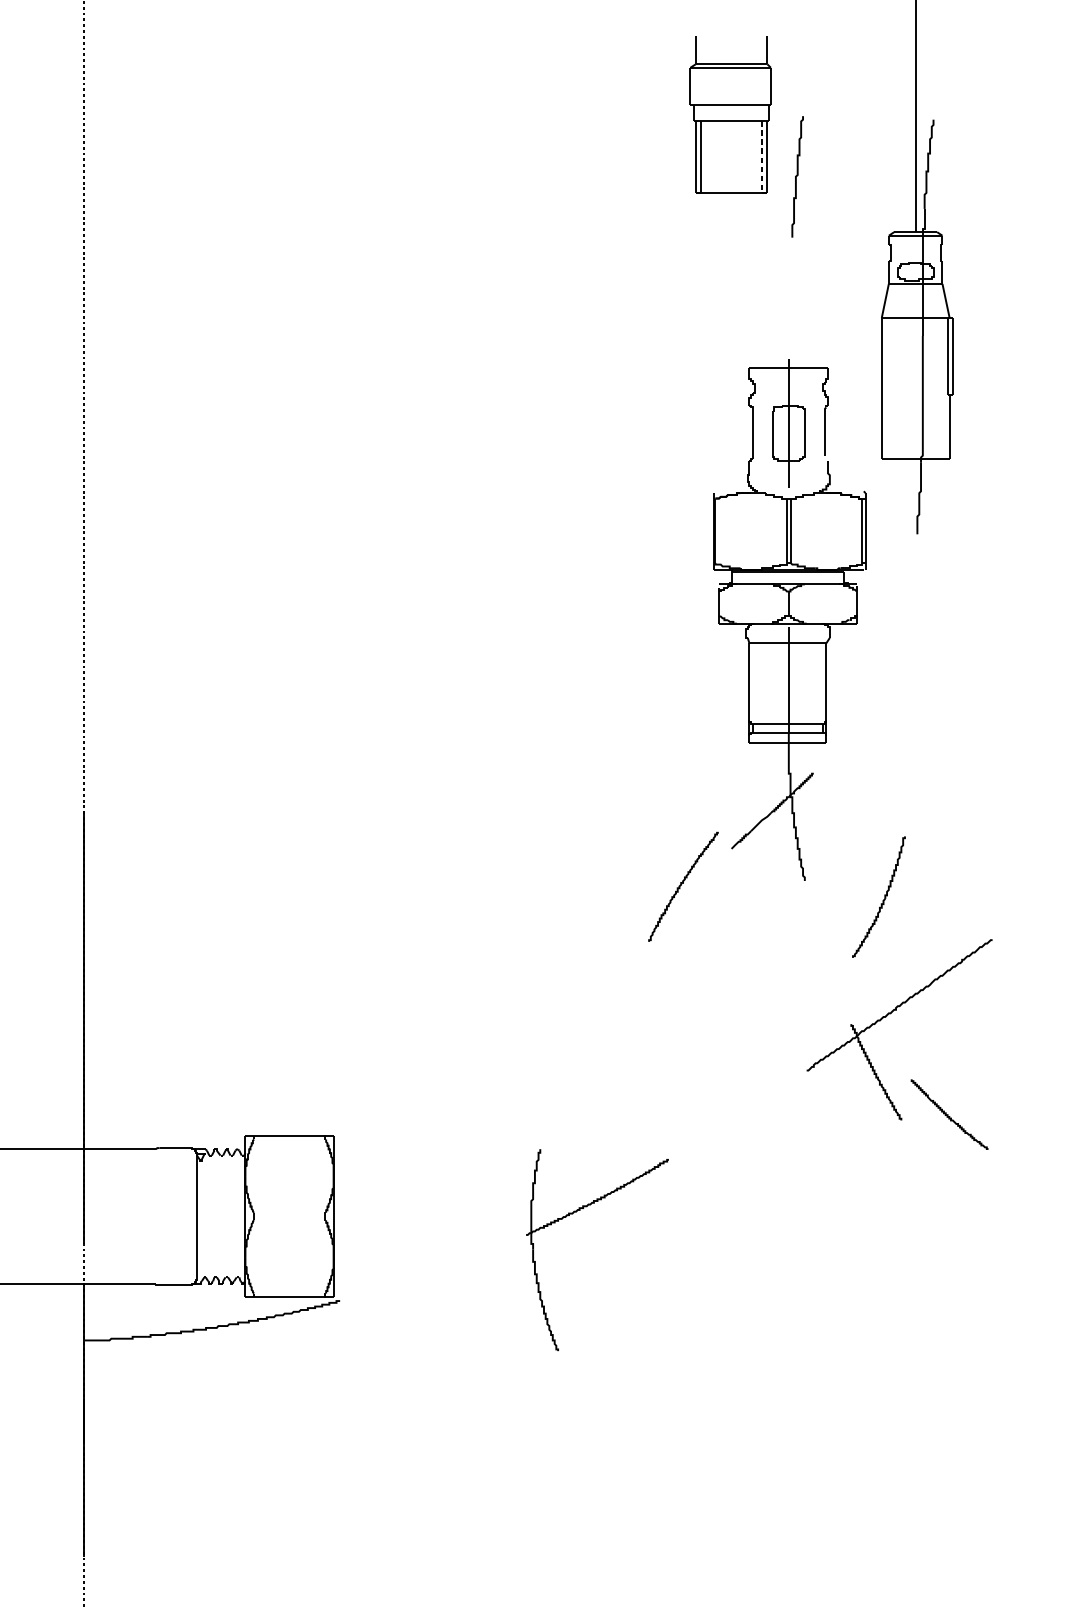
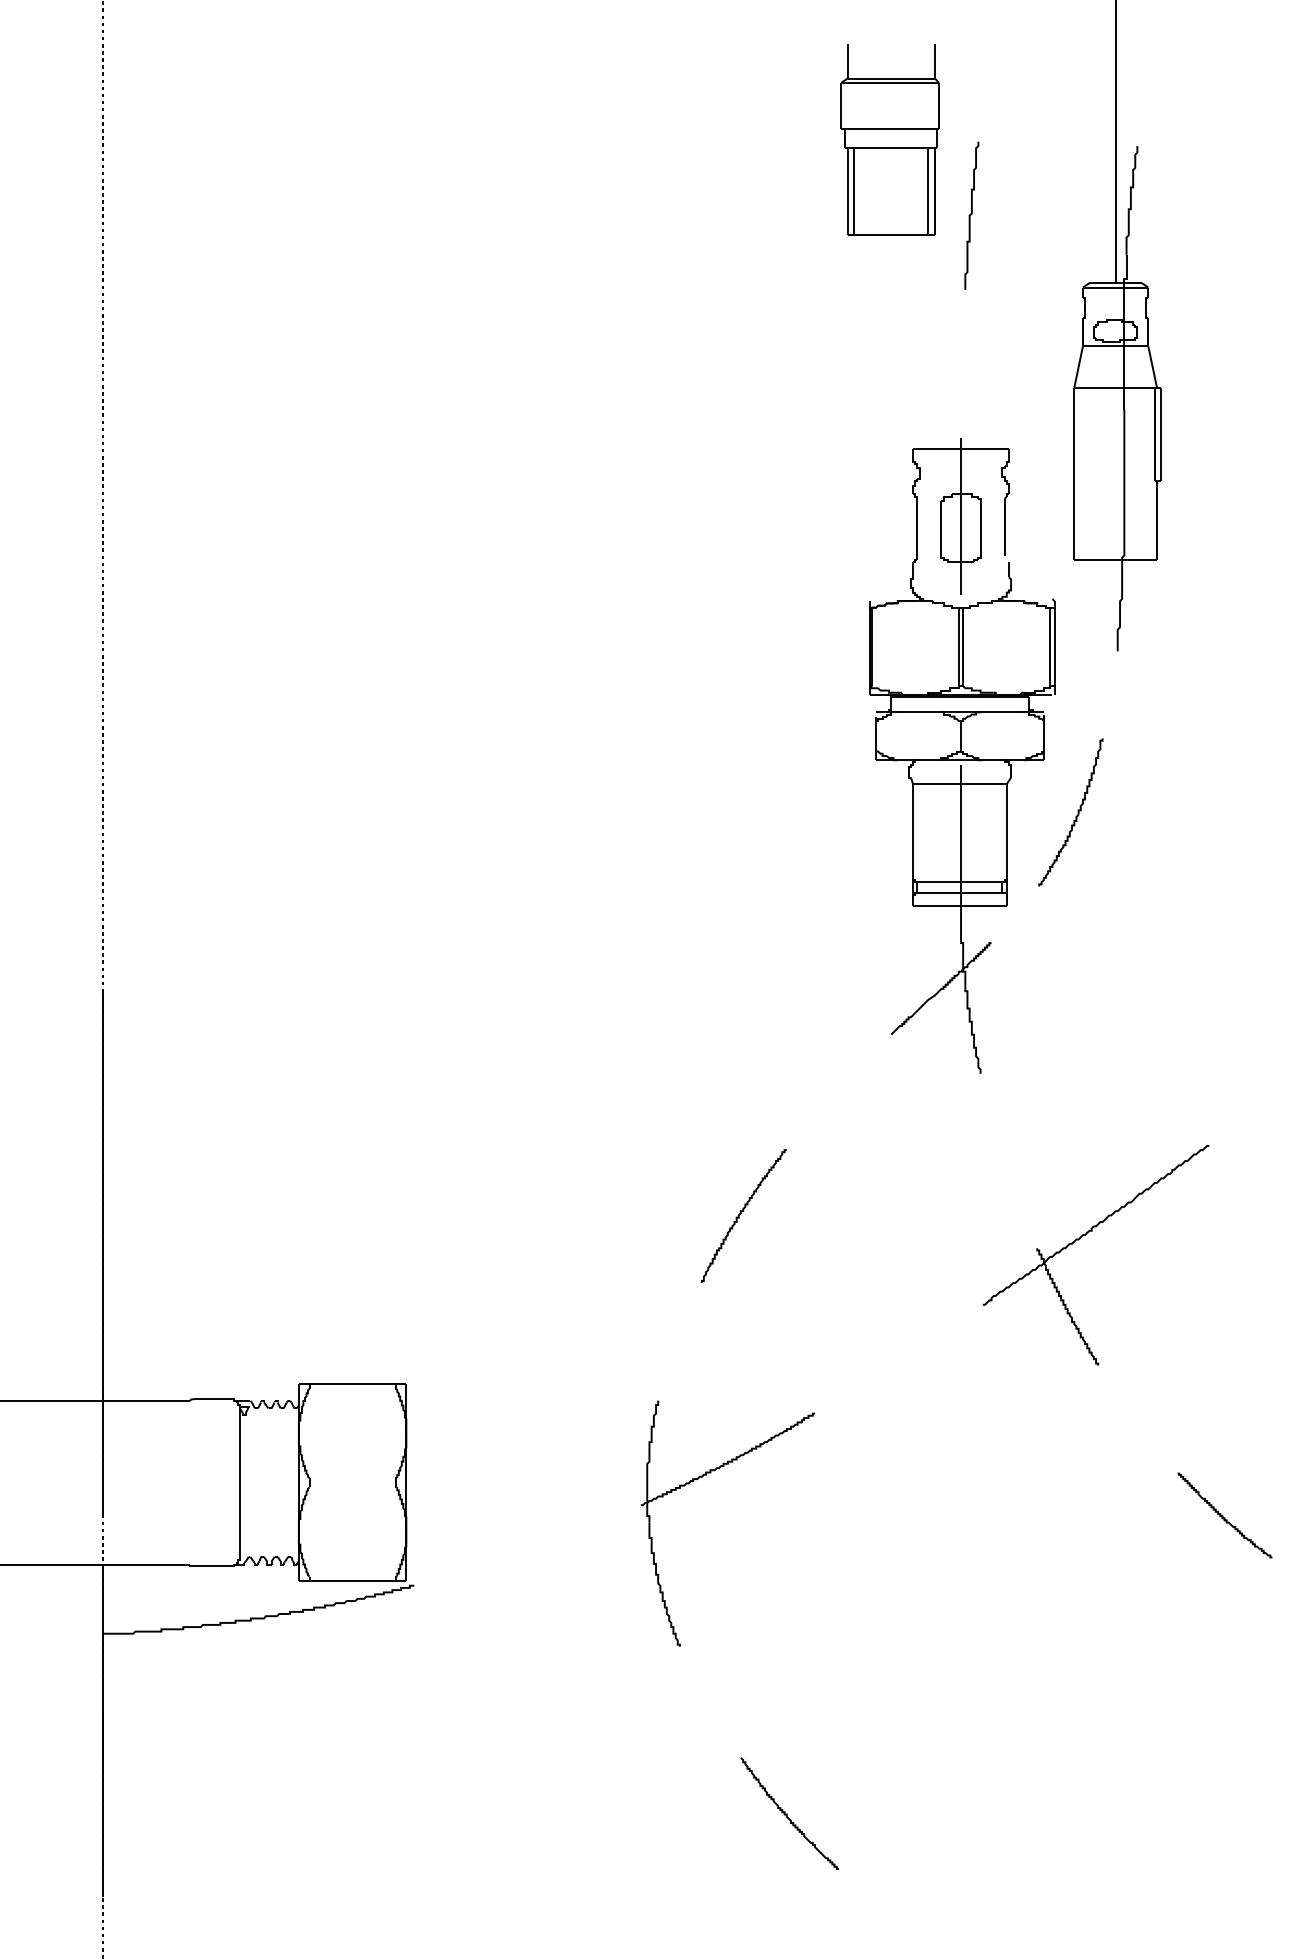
line: (762, 156) -> (928, 191), dashed -> solid
curve: (681, 885) -> (741, 1214), moved
part: (882, 900) -> (1075, 816), moved
curve: (948, 1114) -> (1223, 1515), moved
curve: (646, 1487) -> (787, 1813), added

